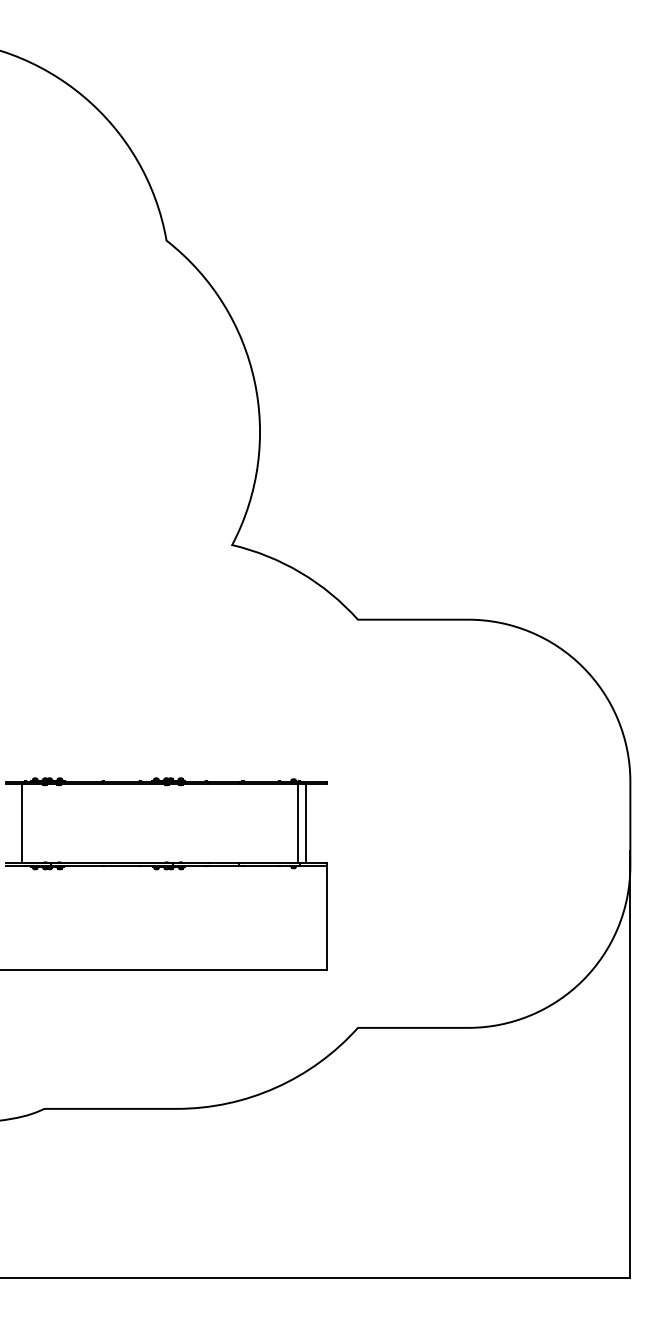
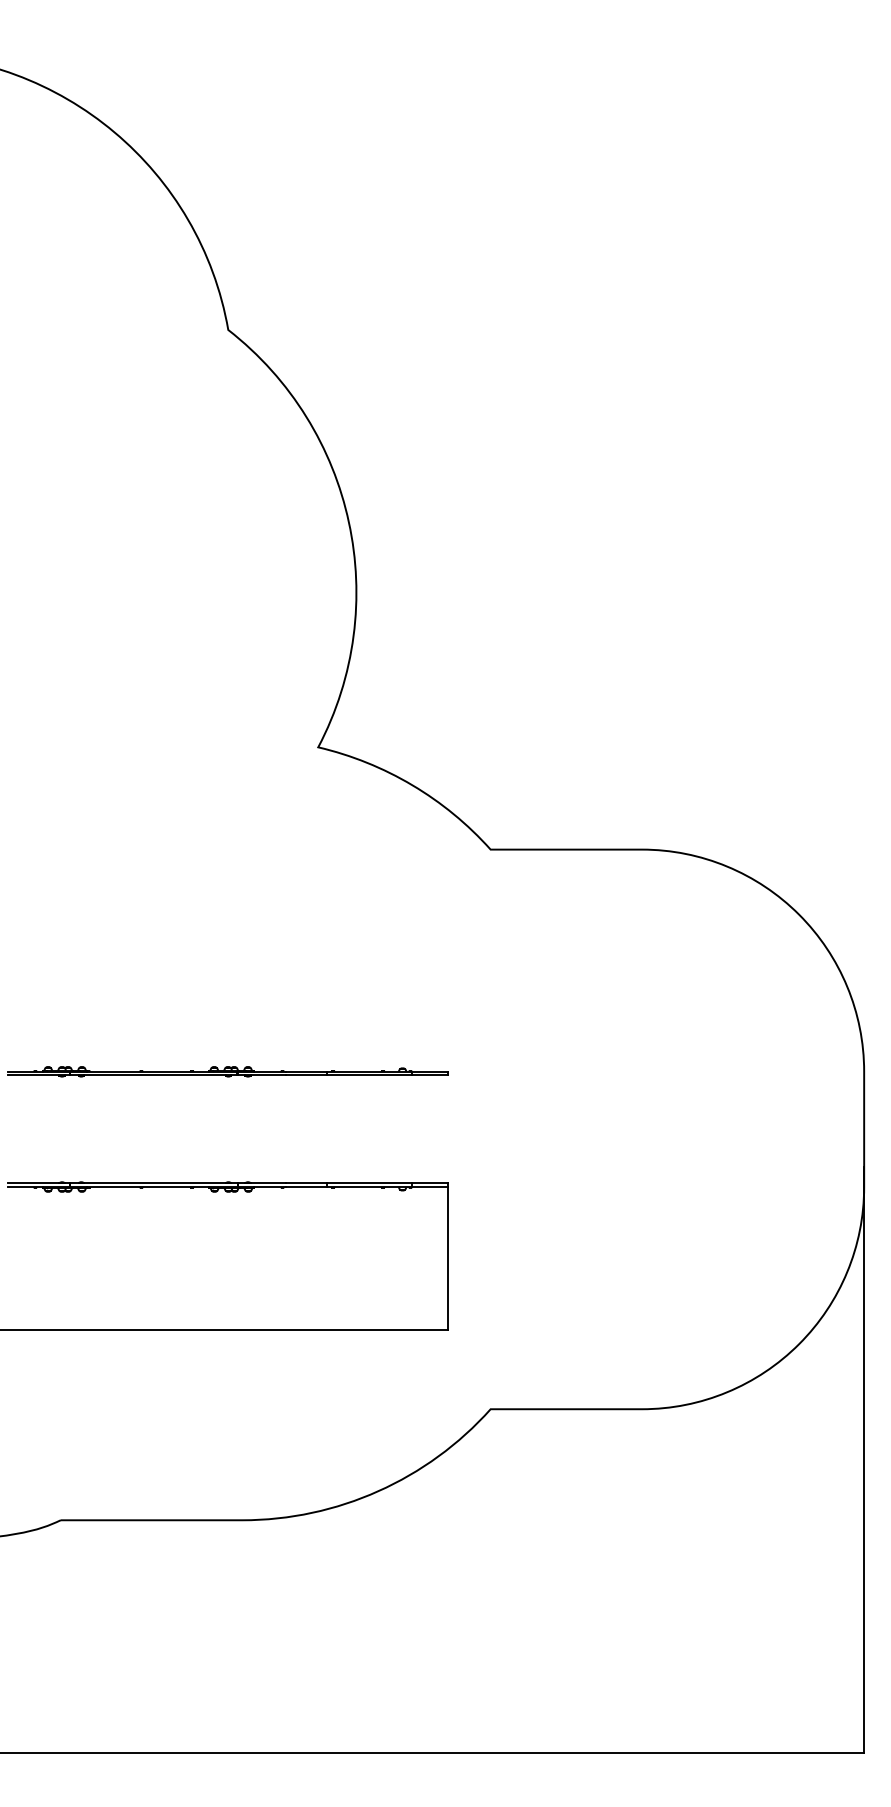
line: (22, 823) -> (30, 1129), removed
line: (297, 823) -> (407, 1129), removed
line: (306, 823) -> (420, 1129), removed

